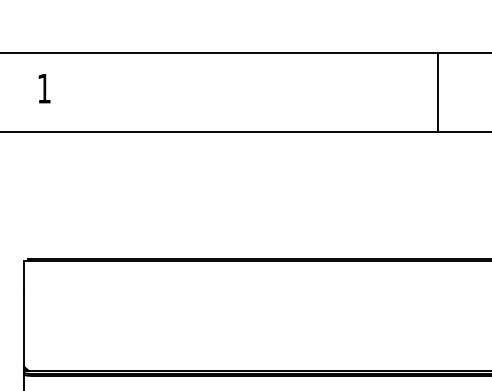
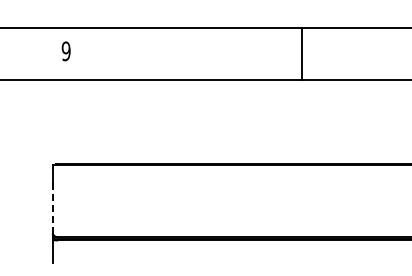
text: (43, 88) -> (65, 51), 1 -> 9
line: (438, 91) -> (302, 53), moved
line: (23, 330) -> (52, 210), solid -> dashed

